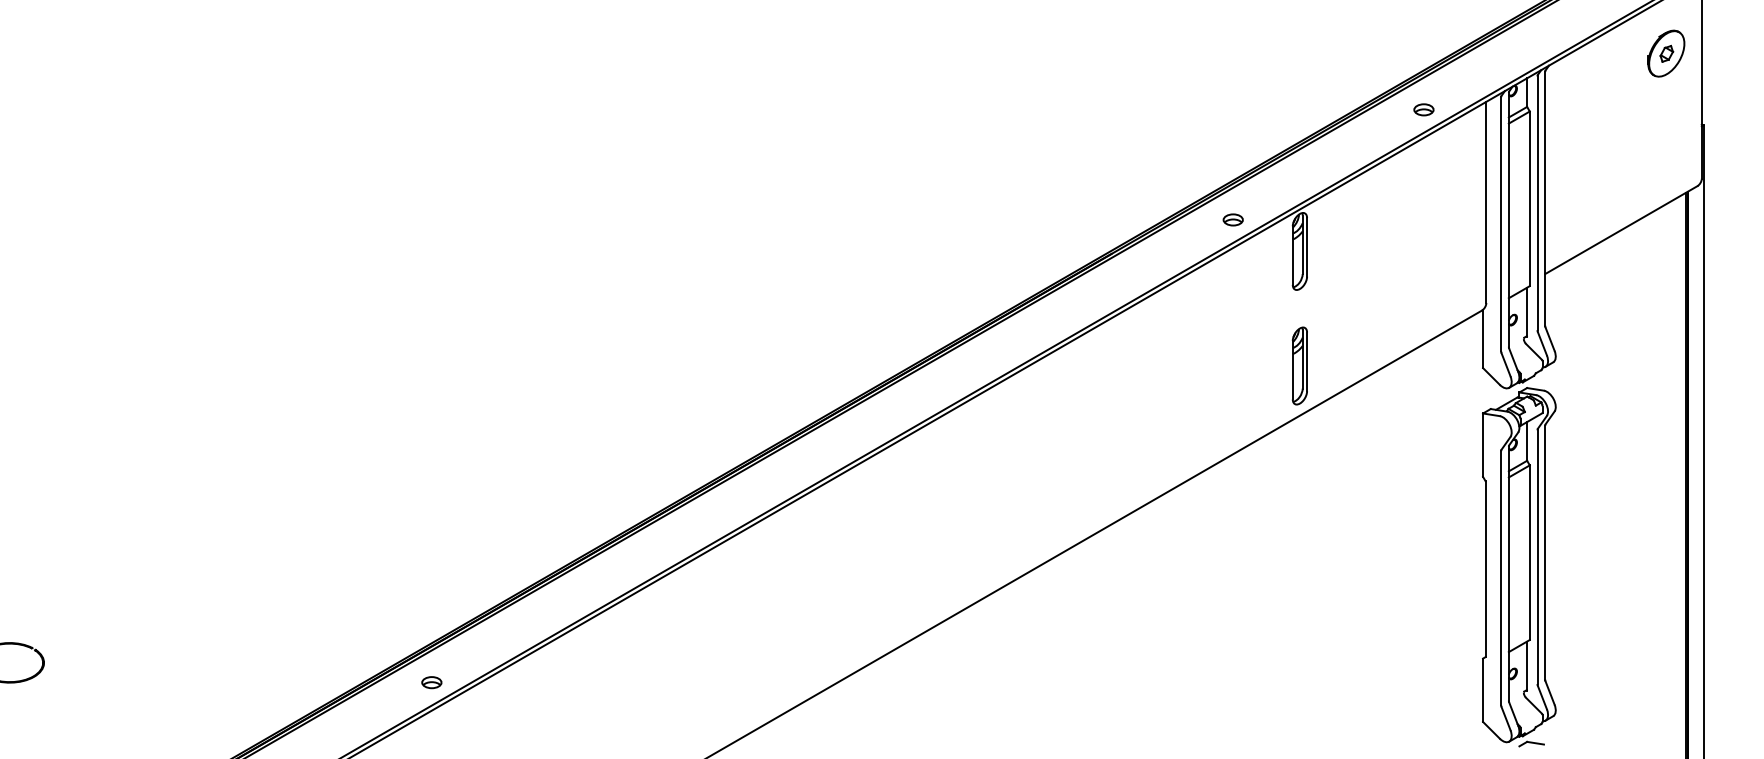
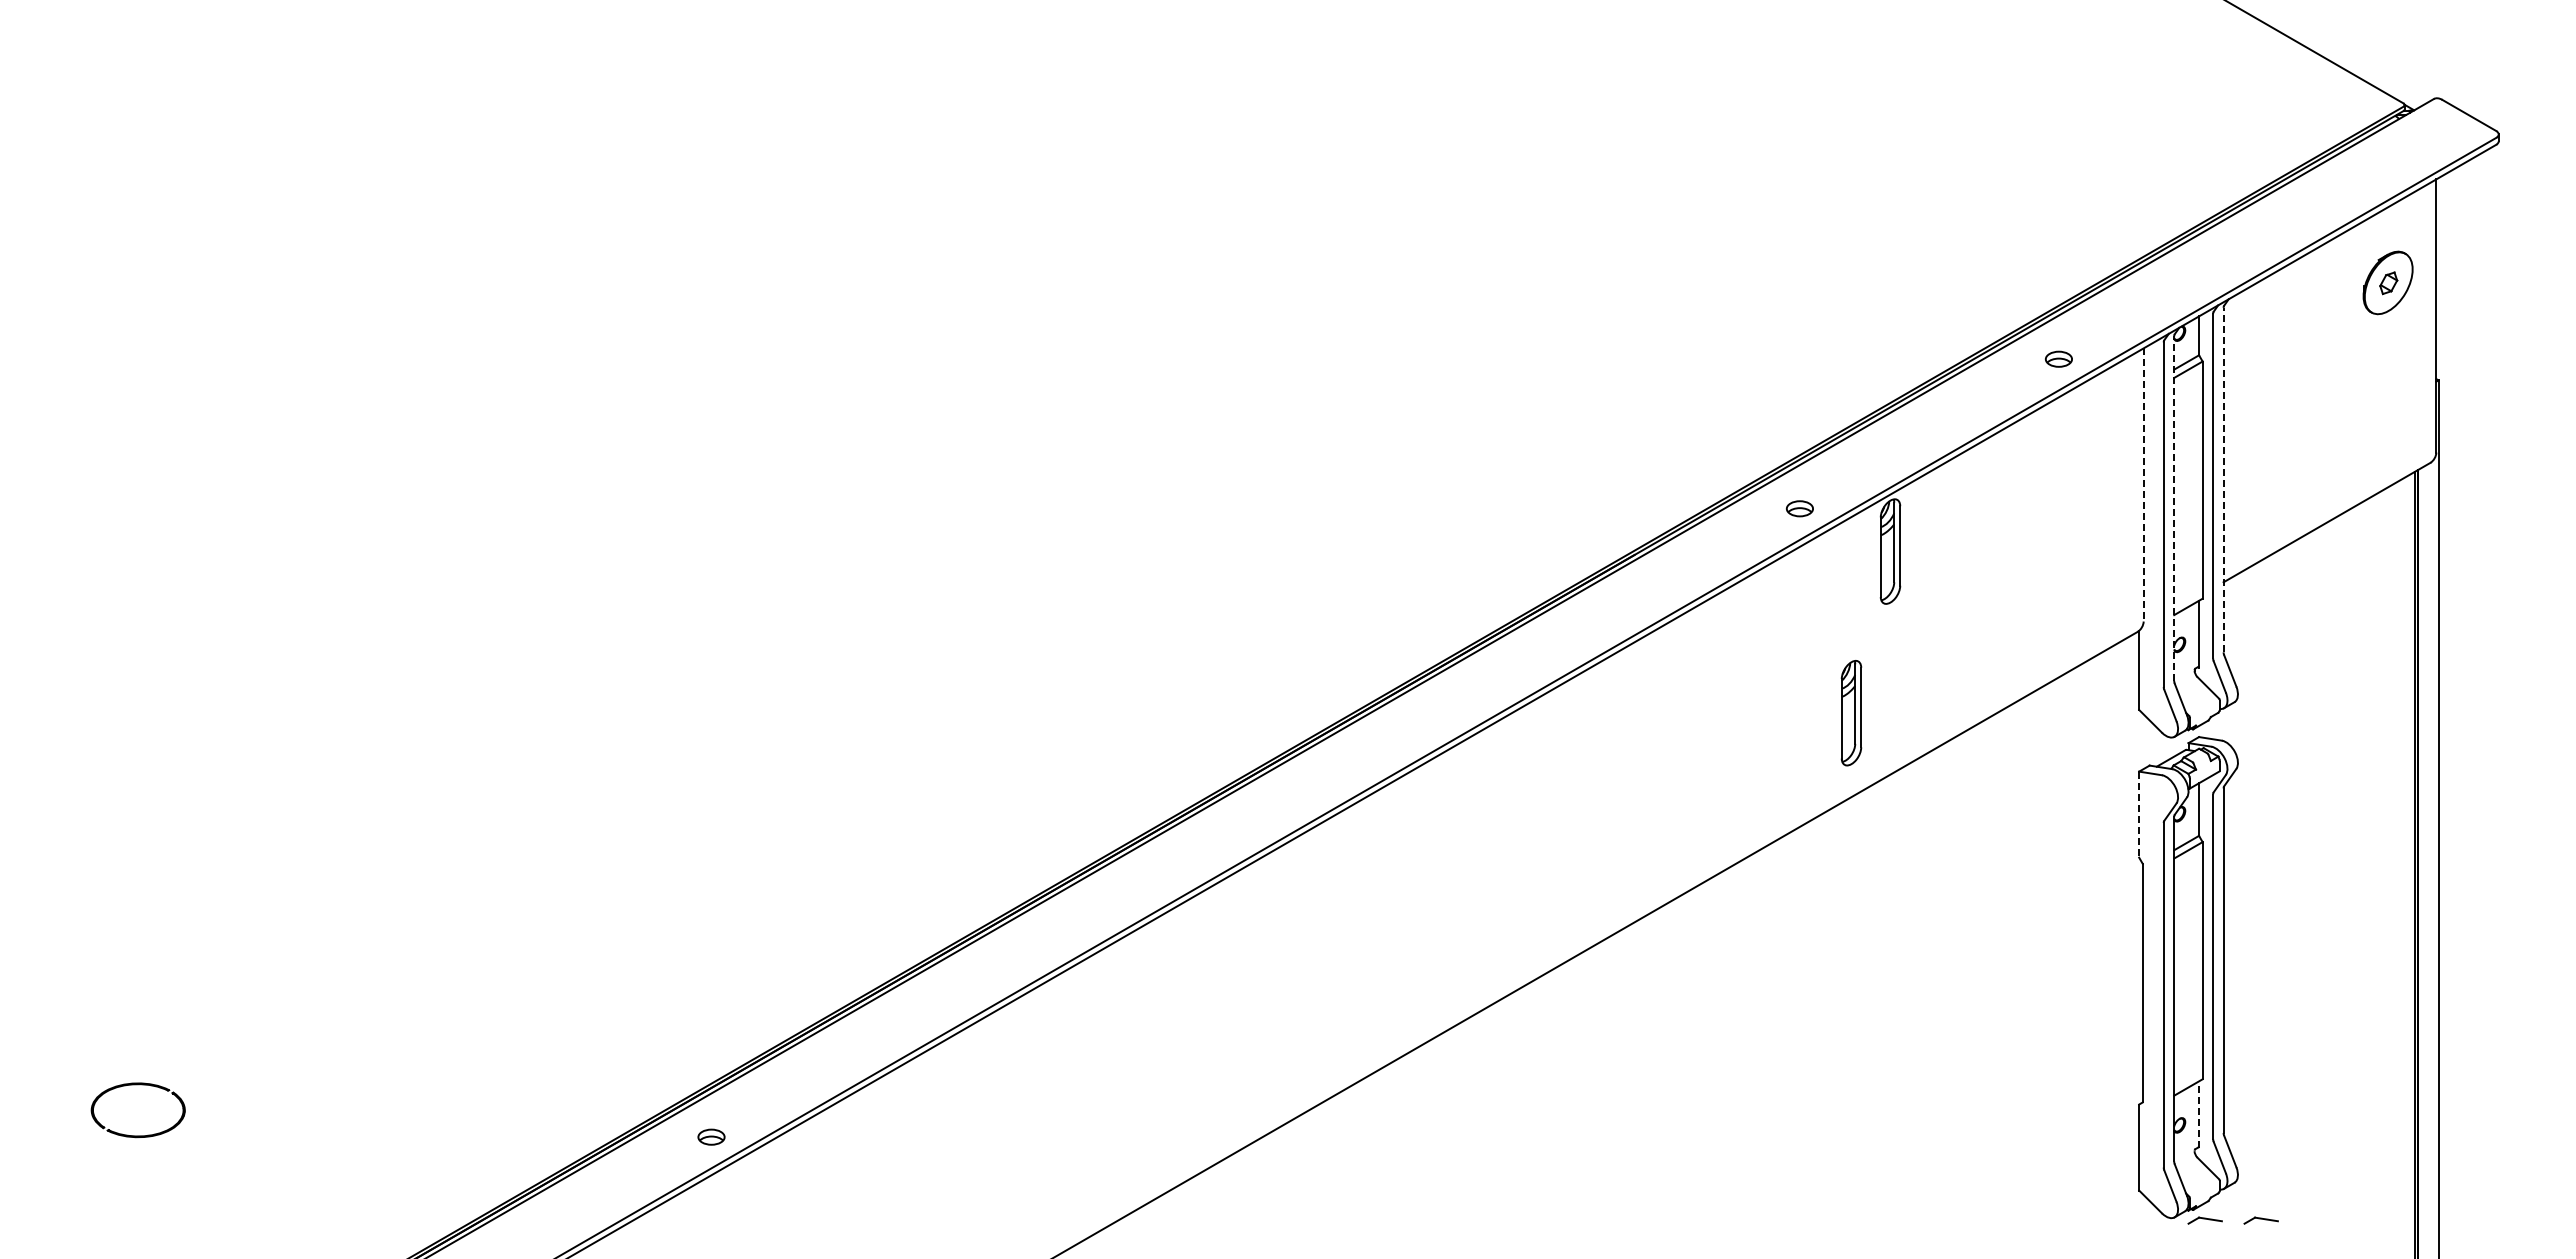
line: (1545, 198) -> (2223, 479), solid -> dashed
line: (1486, 202) -> (2143, 484), solid -> dashed
line: (1509, 219) -> (2174, 508), solid -> dashed
part: (1299, 366) -> (1851, 713), moved
line: (1483, 445) -> (2139, 815), solid -> dashed
line: (1527, 665) -> (2199, 1114), solid -> dashed
part: (1572, 743) -> (2260, 1220), added

